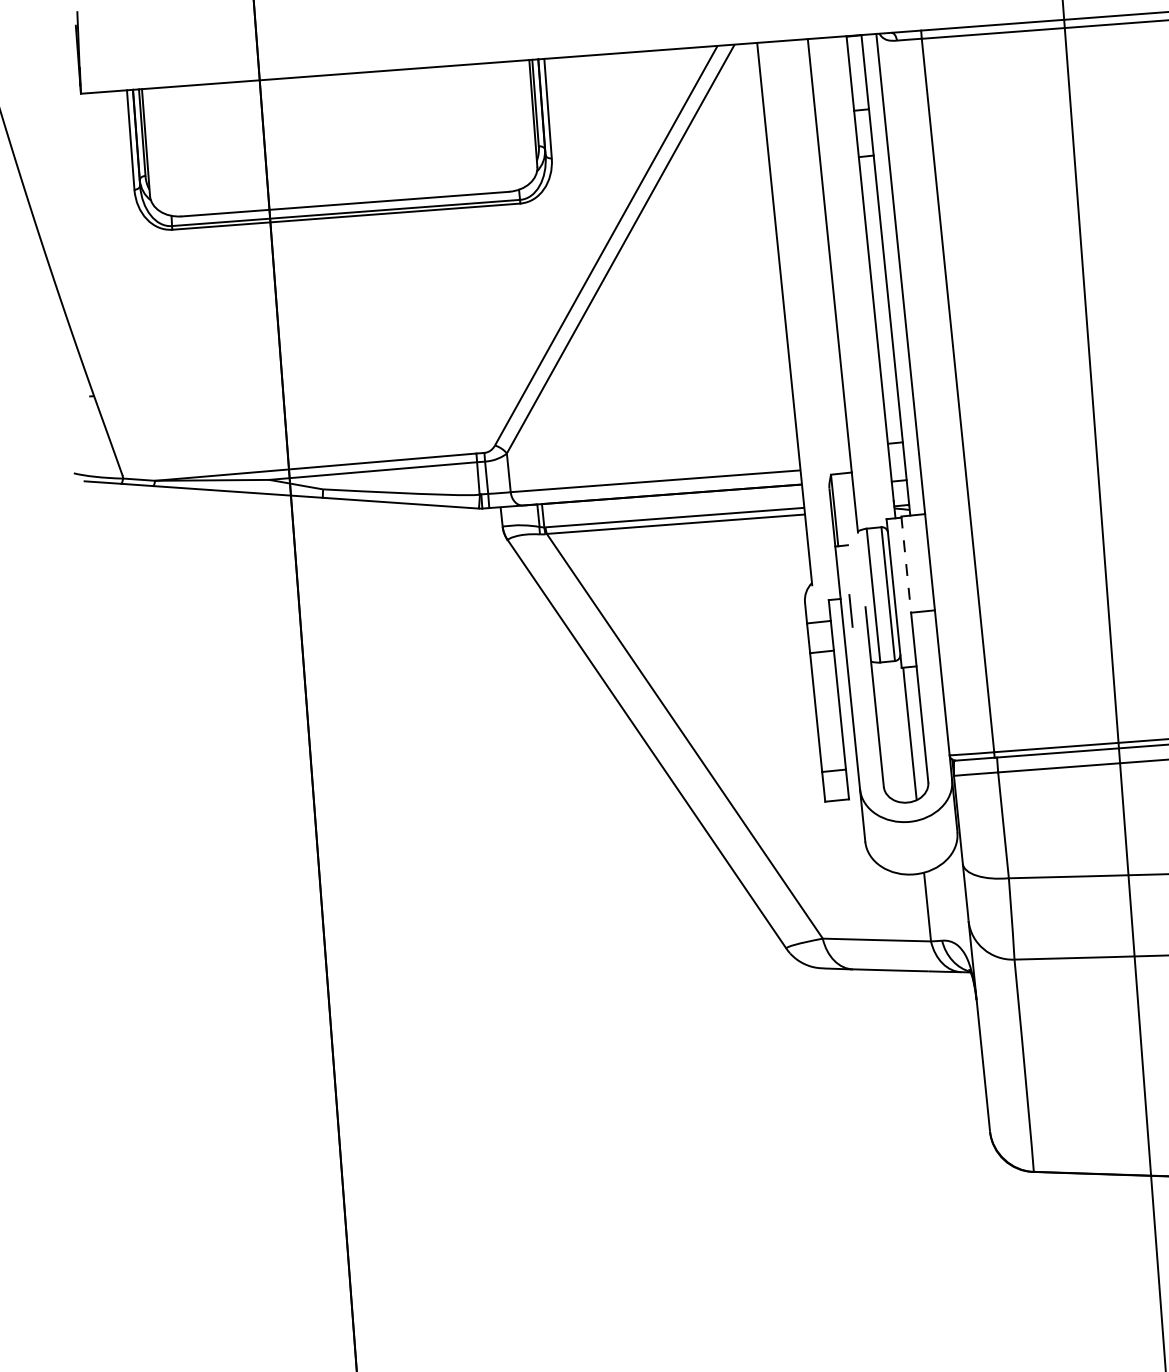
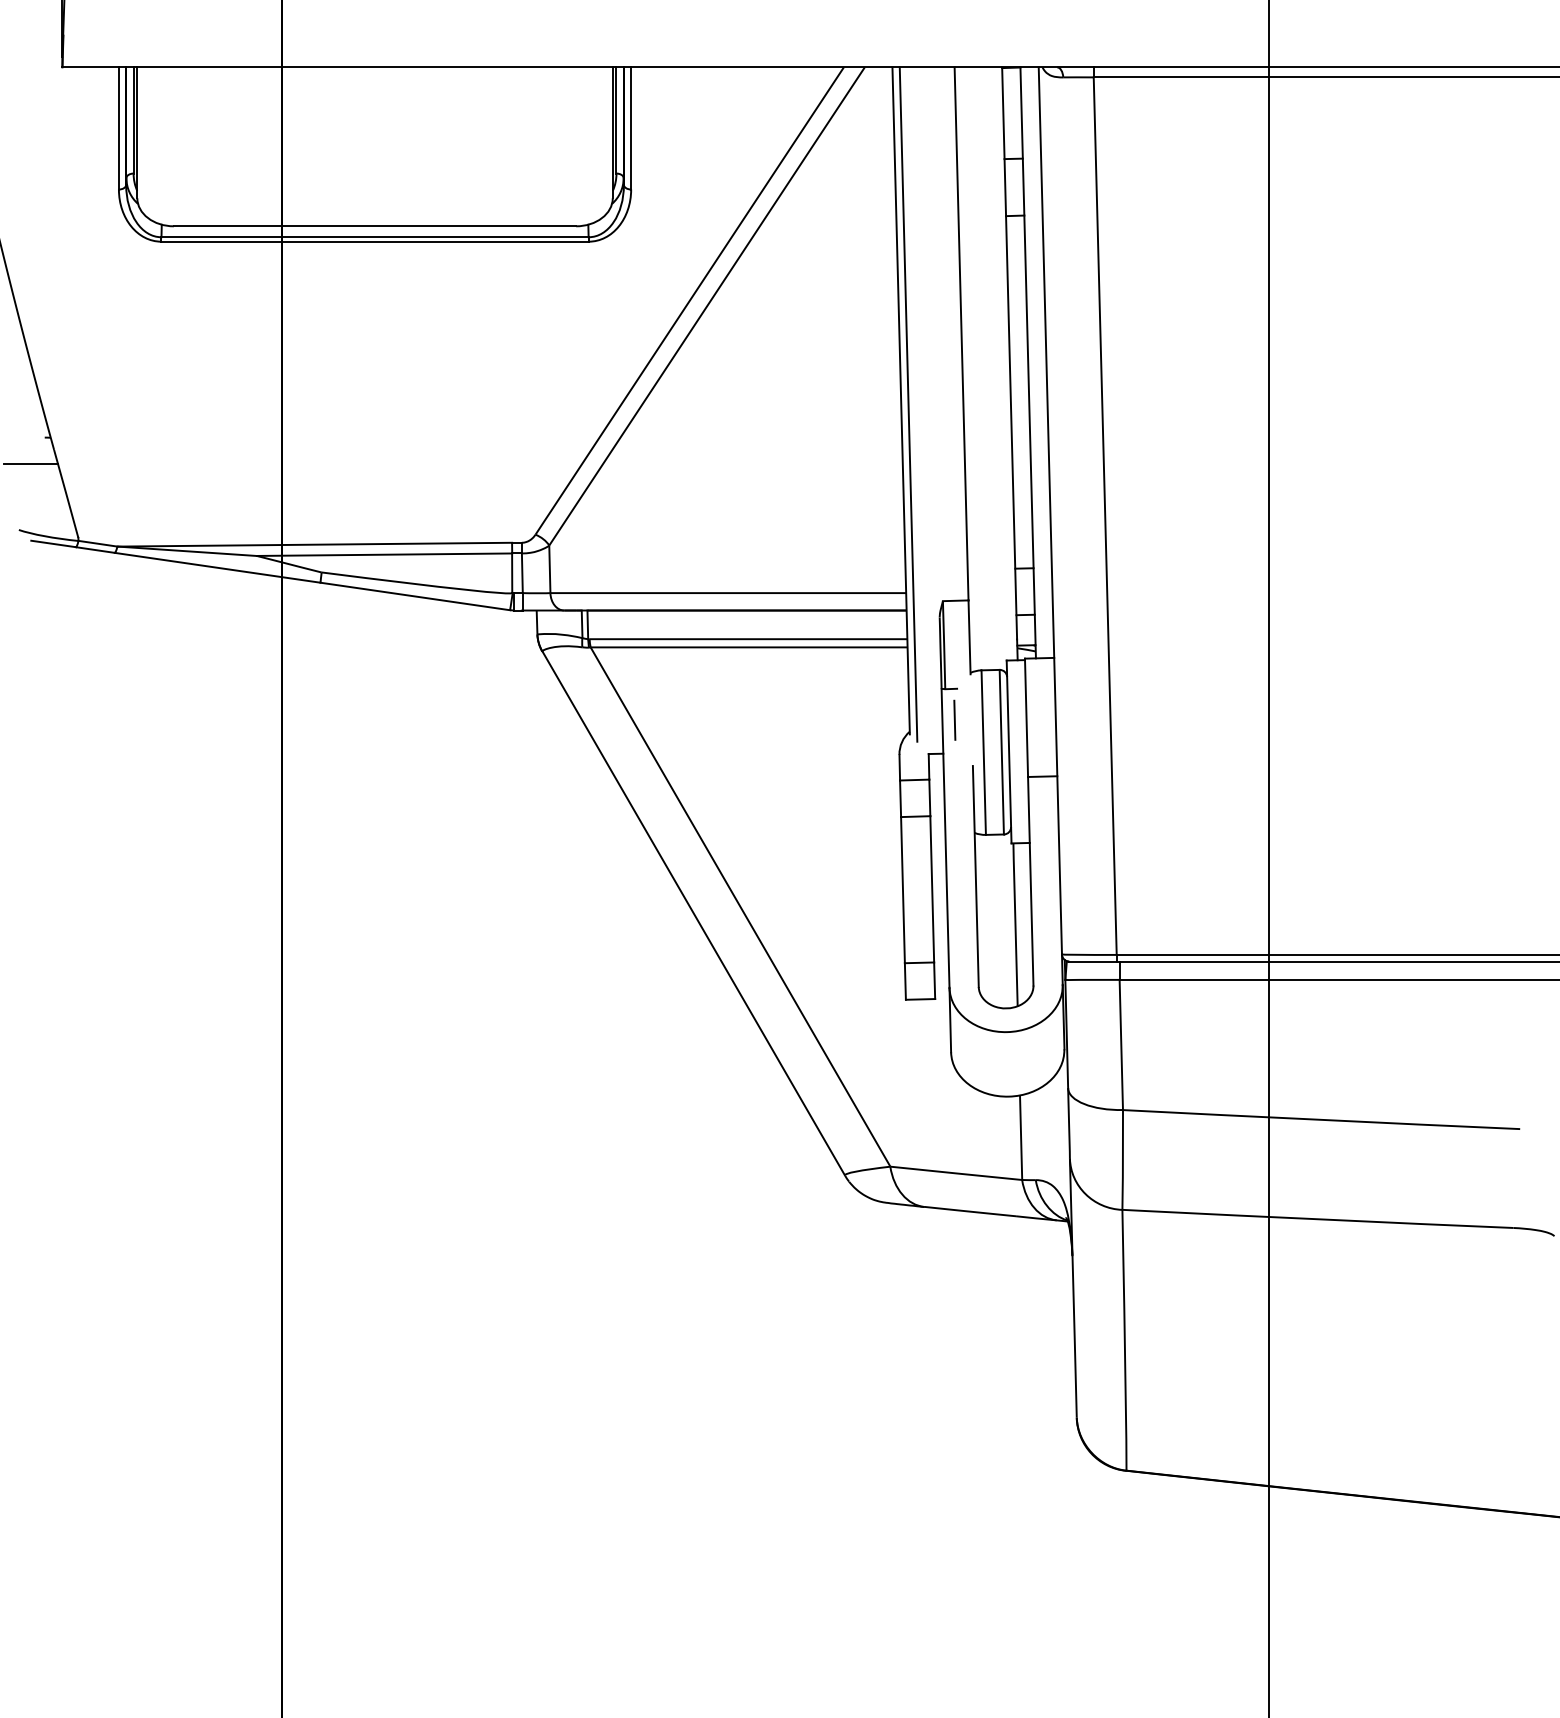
line: (790, 316) -> (908, 404), added
line: (79, 419) -> (30, 464), added
line: (906, 565) -> (1026, 718), dashed -> solid
line: (850, 610) -> (954, 719), moved

